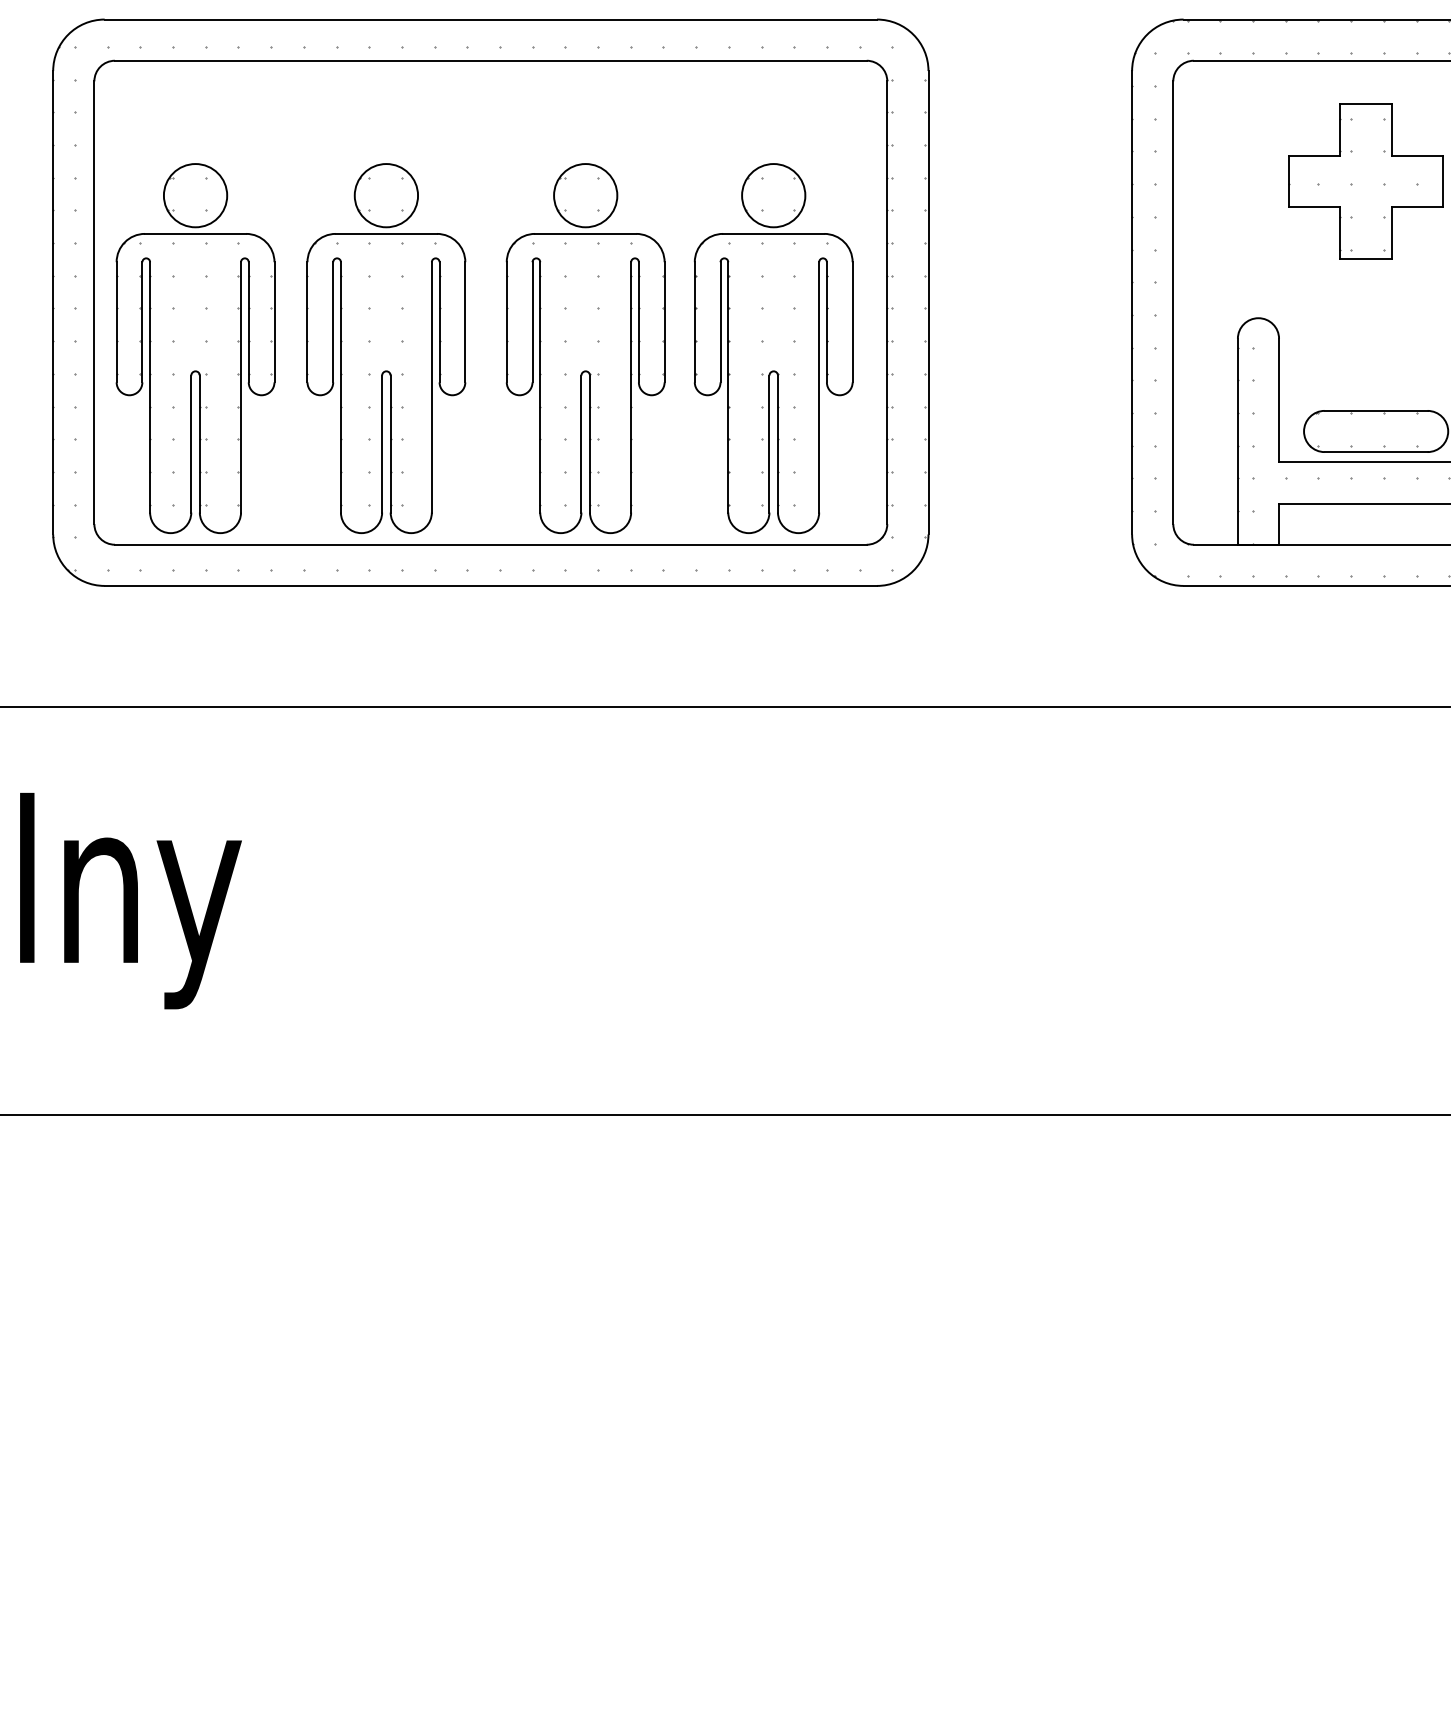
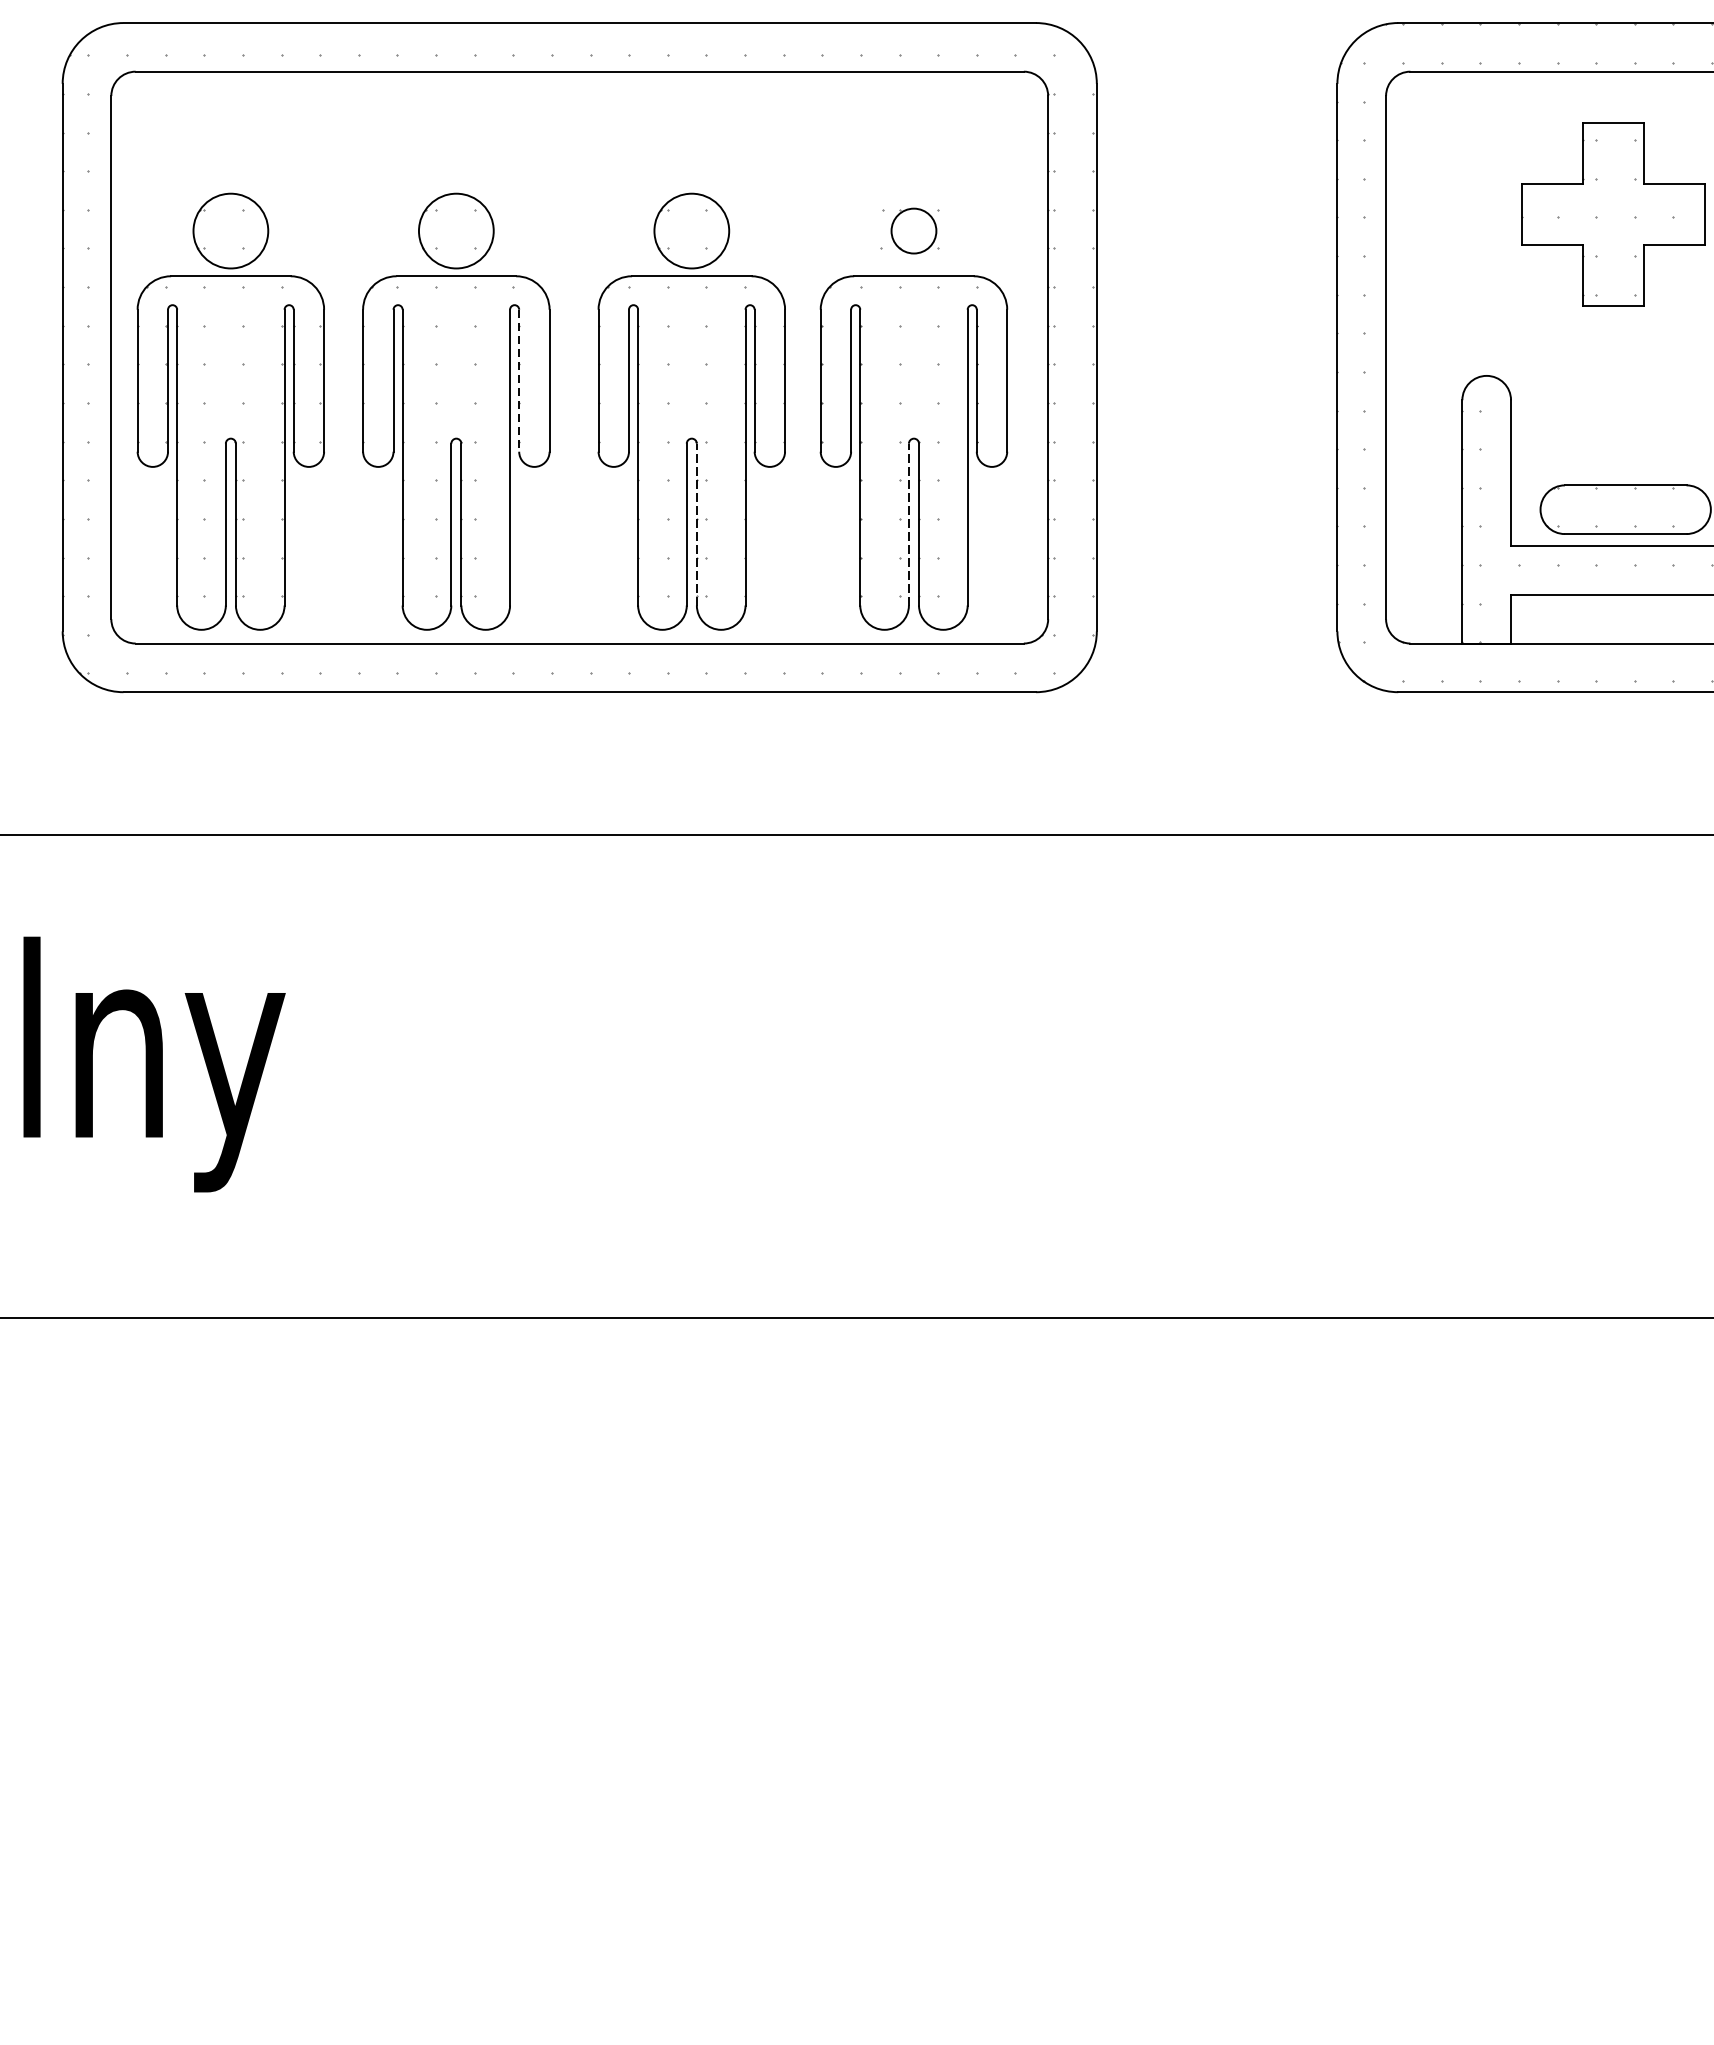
circle: (773, 195) -> (913, 230), size x0.6
line: (439, 322) -> (519, 380), solid -> dashed
line: (589, 443) -> (696, 523), solid -> dashed
line: (769, 443) -> (908, 523), solid -> dashed

